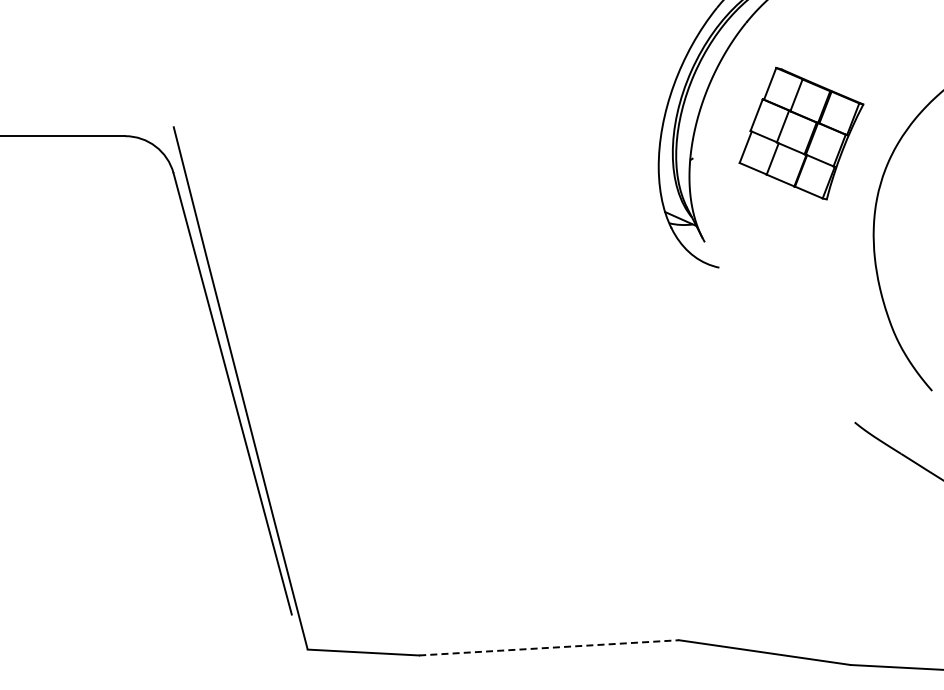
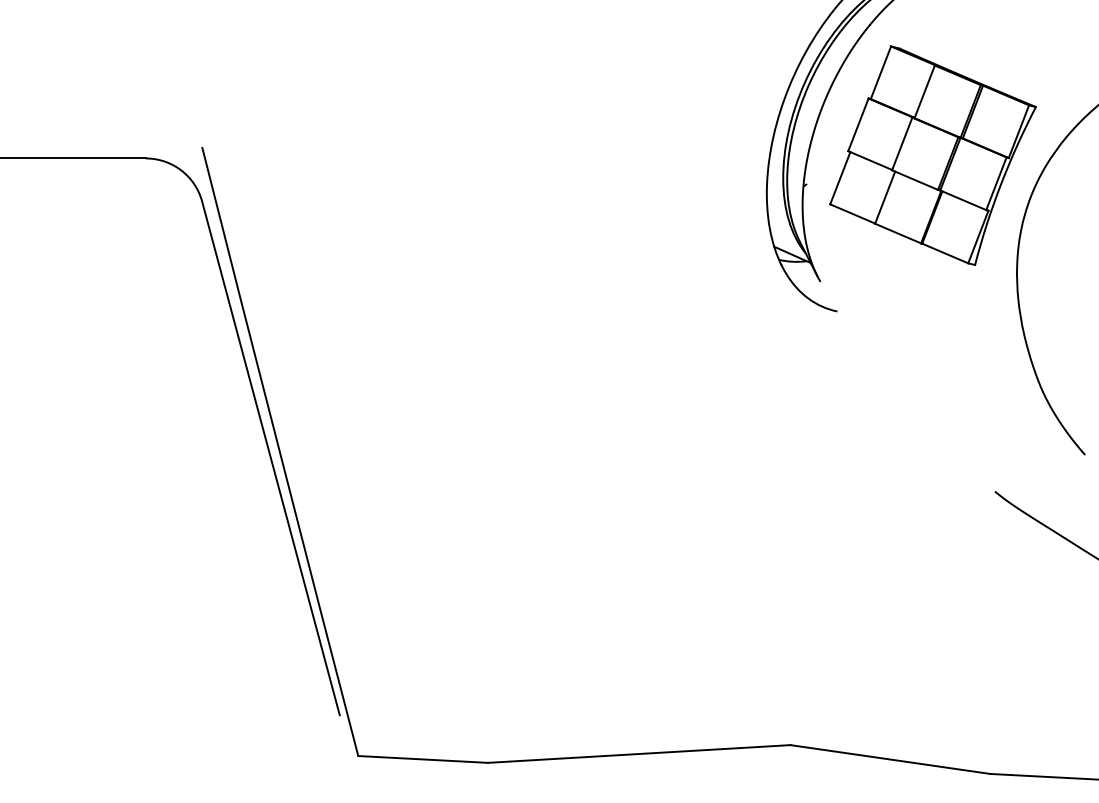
part: (801, 133) -> (933, 155), size x1.43
line: (549, 647) -> (639, 753), dashed -> solid

